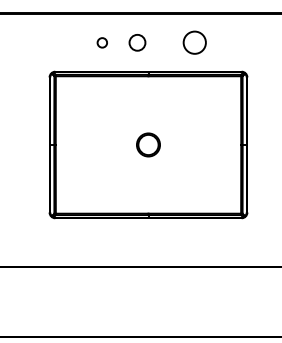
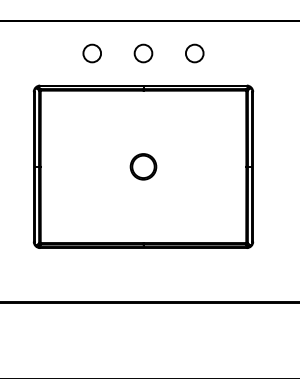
circle: (102, 42) -> (92, 53), size x1.67
circle: (137, 42) -> (143, 53), moved
circle: (194, 42) -> (194, 53), size x0.71

